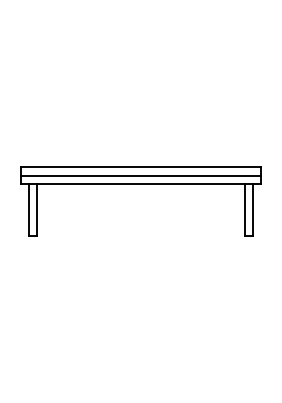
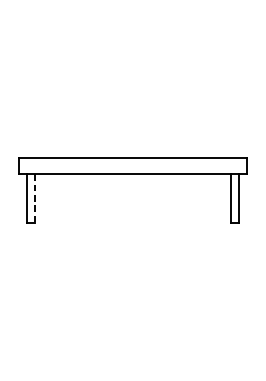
line: (140, 175) -> (132, 165), removed
line: (37, 210) -> (35, 199), solid -> dashed

